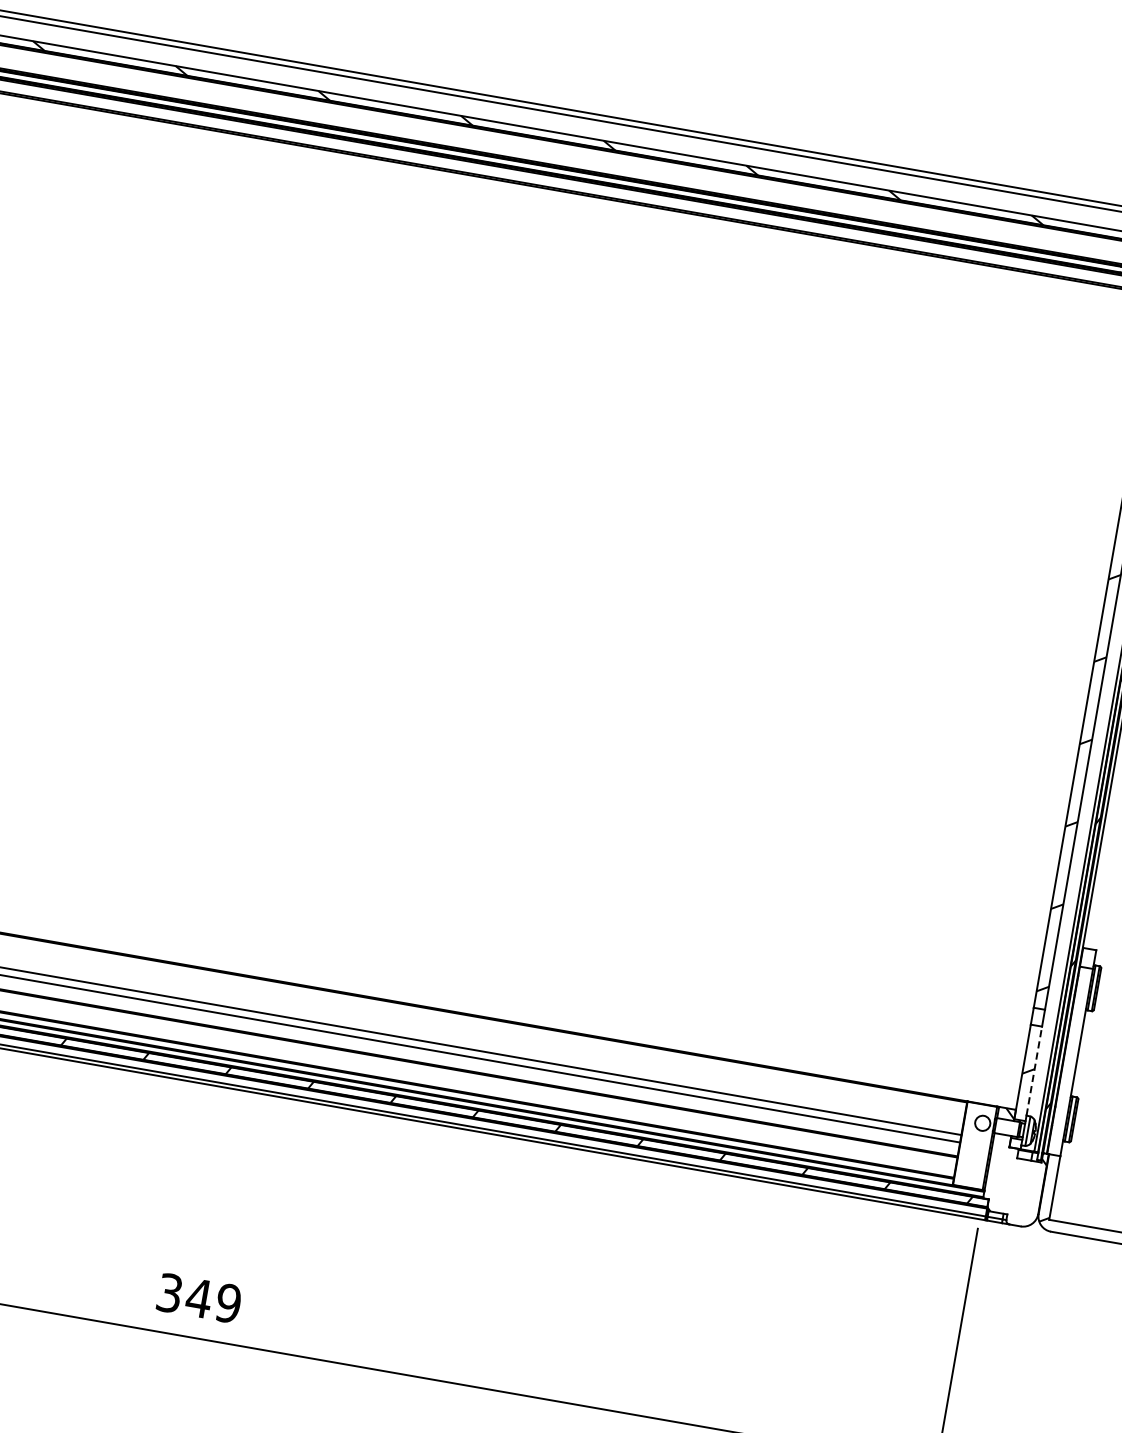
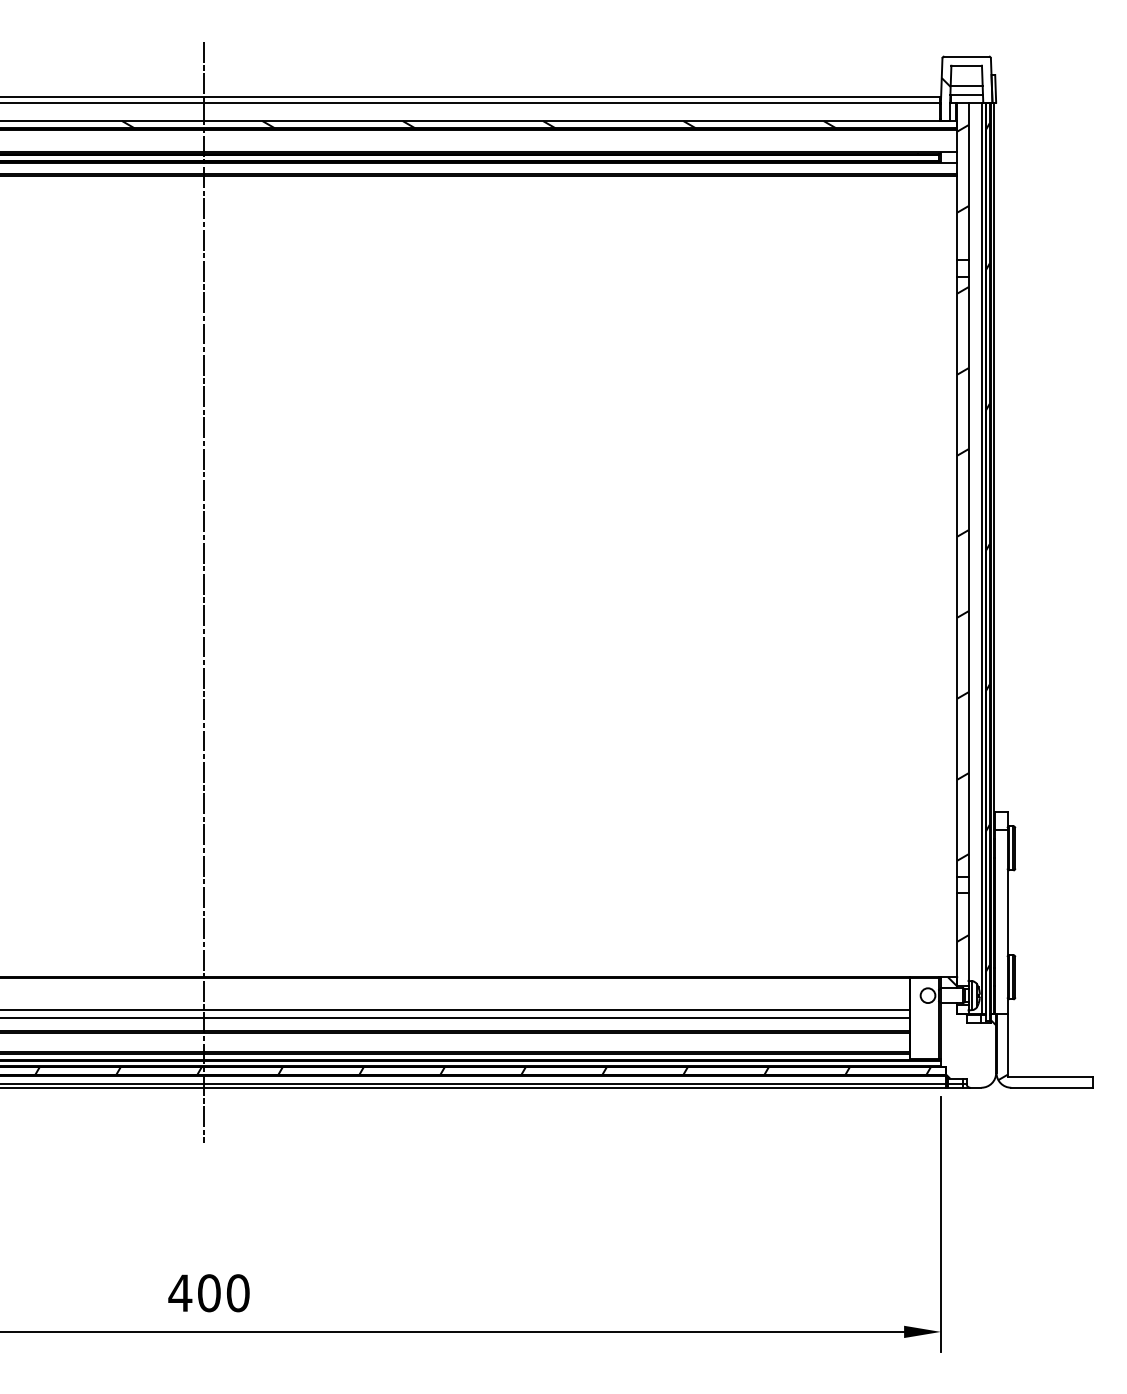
line: (318, 584) -> (204, 591), added
line: (1034, 1071) -> (968, 937), dashed -> solid
text: (198, 1298) -> (208, 1293), 349 -> 400

